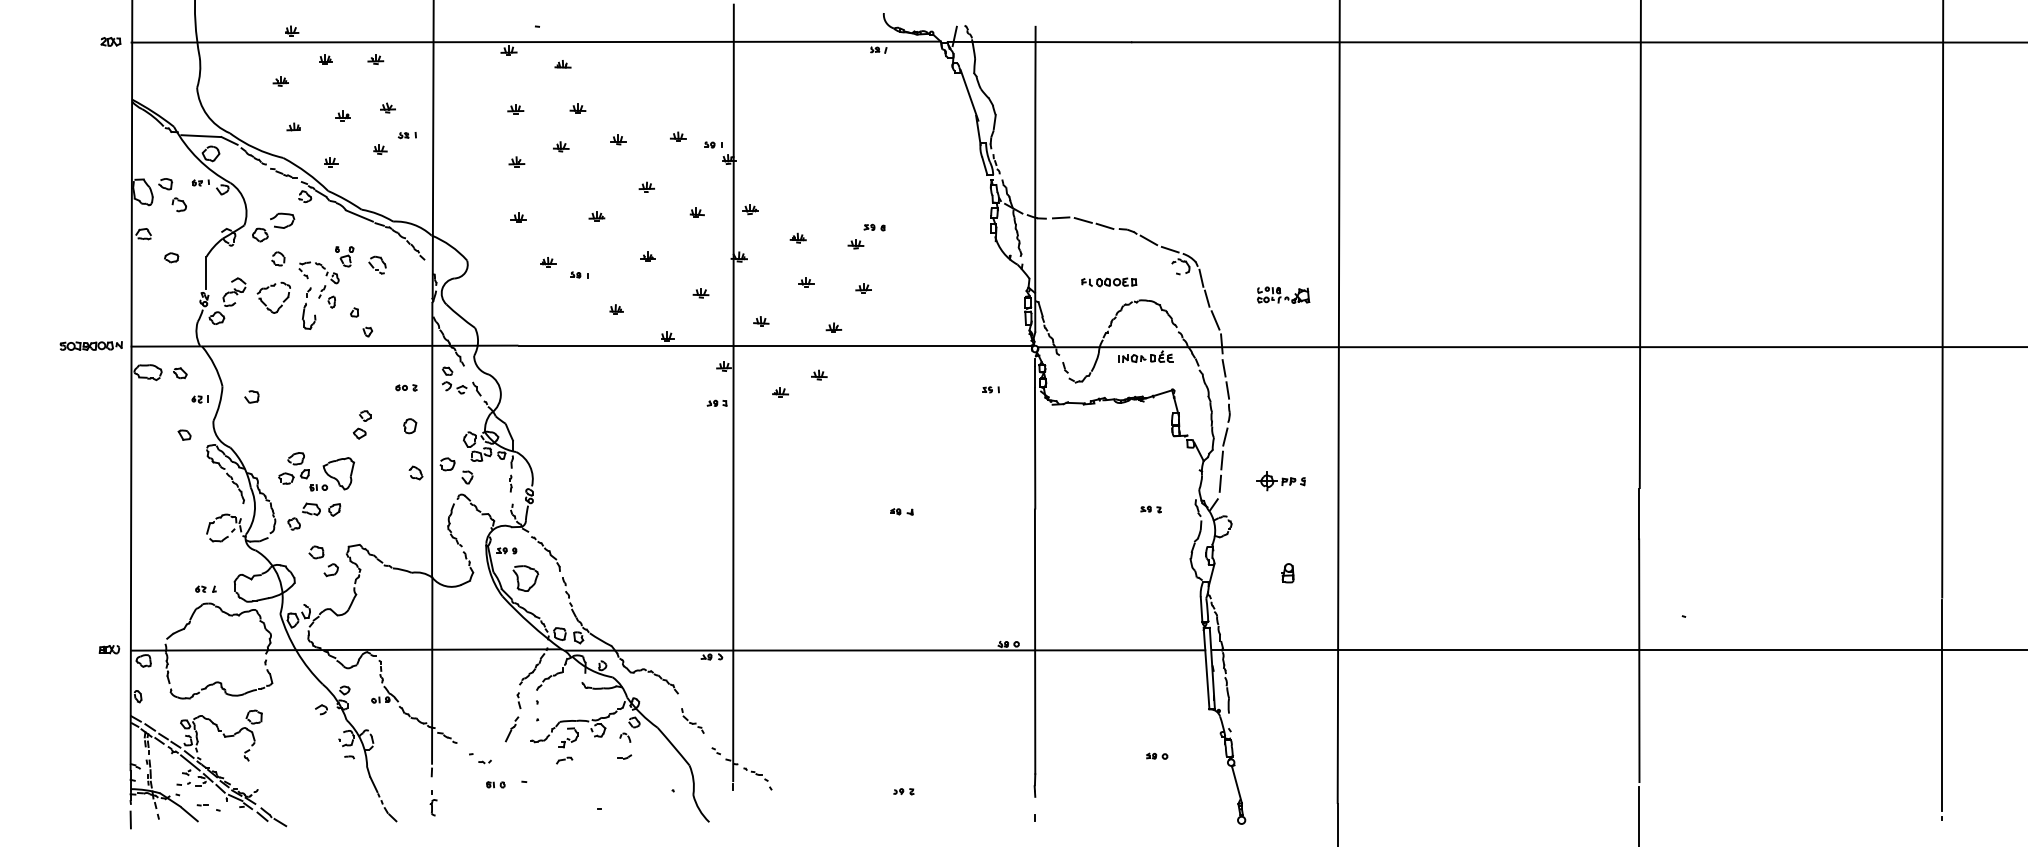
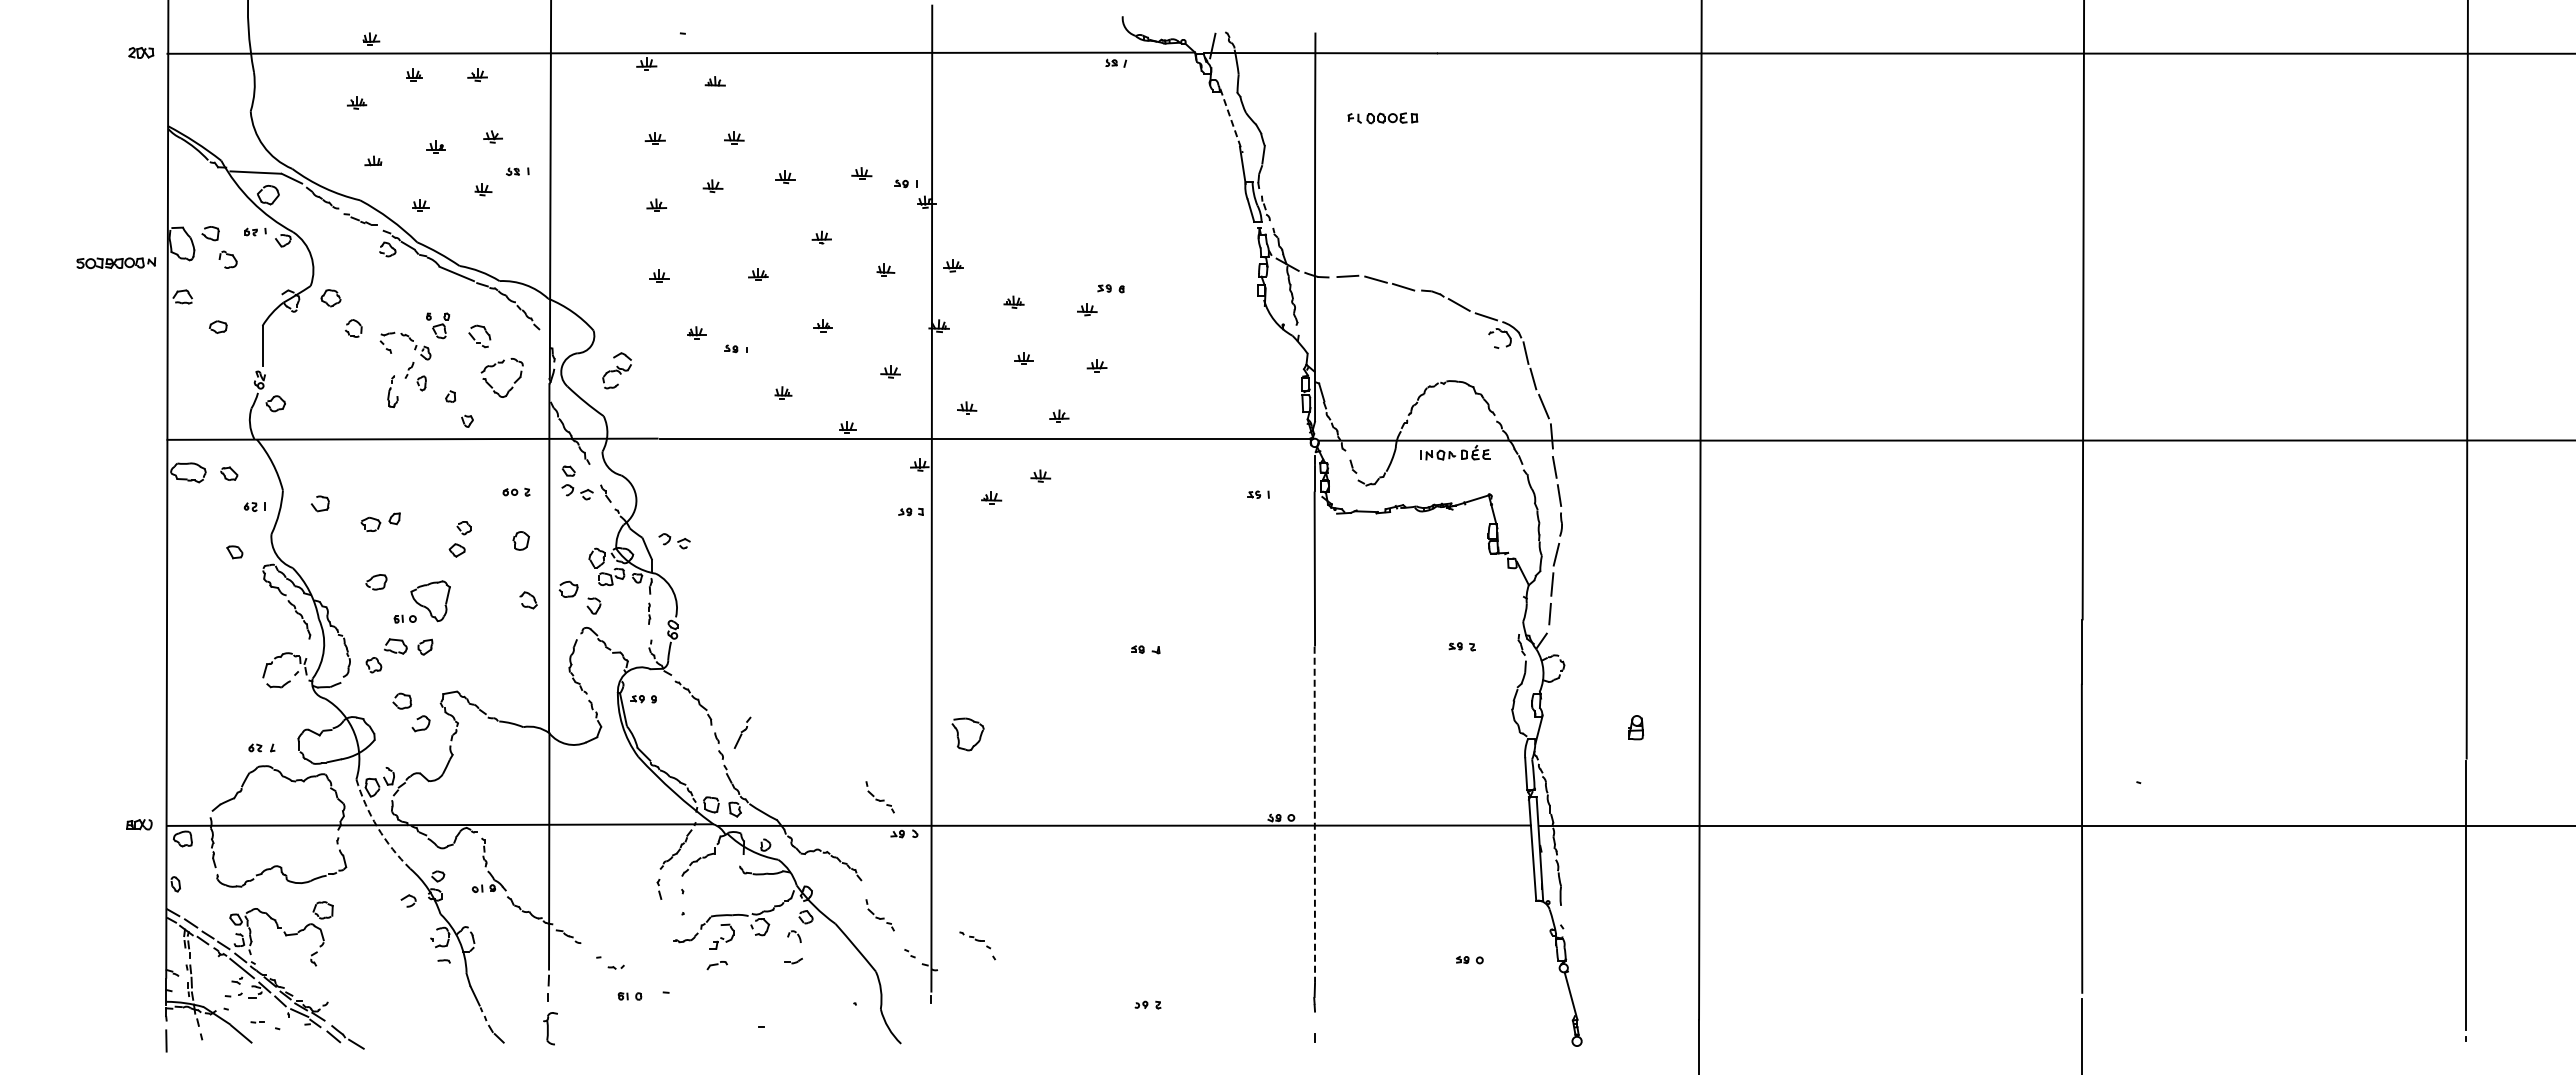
line: (969, 95) -> (1231, 120), solid -> dashed
part: (281, 226) -> (357, 287), removed
part: (1108, 282) -> (1382, 118), moved
part: (233, 291) -> (616, 370), moved
part: (1282, 295) -> (1629, 374), removed
part: (266, 304) -> (492, 386), moved
part: (308, 308) -> (392, 391), size x0.6
part: (91, 346) -> (116, 263), moved
part: (530, 426) -> (674, 541), added
part: (293, 476) -> (380, 521), moved
part: (1281, 480) -> (1627, 610), removed
part: (519, 581) -> (959, 738), moved
part: (692, 628) -> (879, 797), added
line: (1034, 641) -> (1314, 814), solid -> dashed
arc: (296, 651) -> (377, 827), solid -> dashed
part: (511, 729) -> (742, 732), moved
part: (757, 778) -> (977, 945), moved
part: (433, 803) -> (550, 1019), size x1.6

